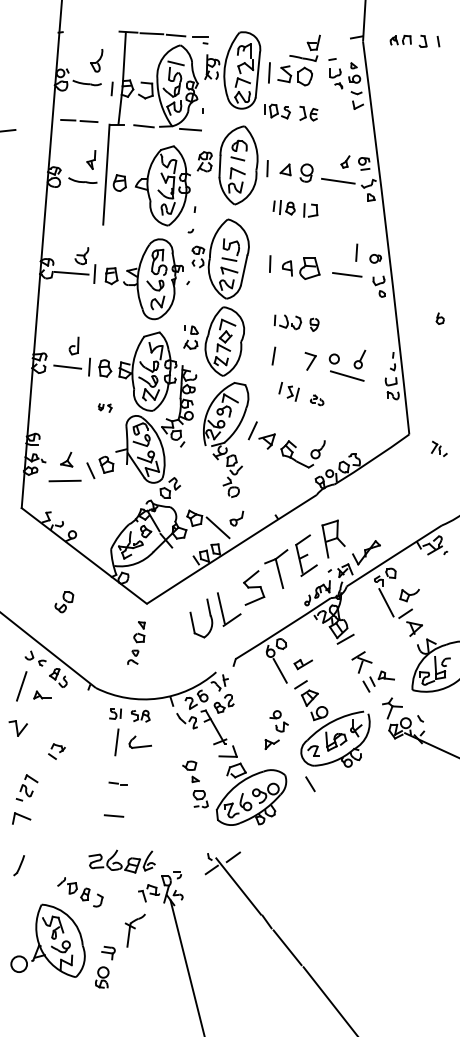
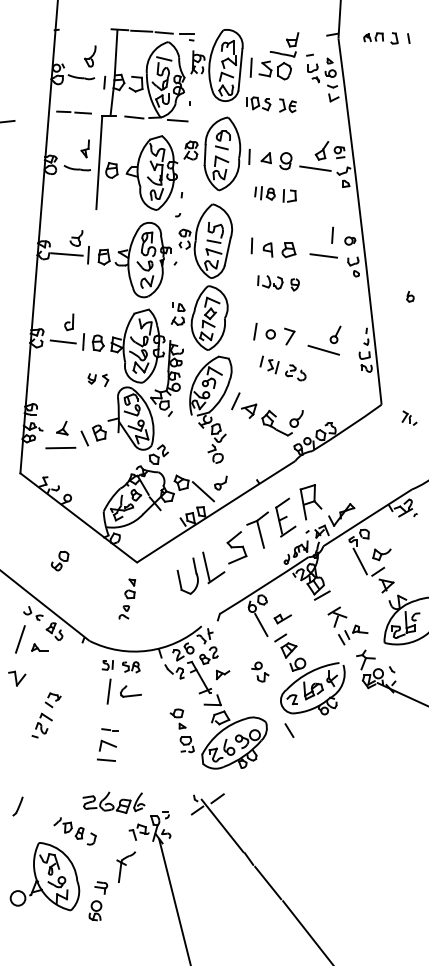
part: (345, 161) -> (322, 150), size x1.67
part: (309, 268) -> (288, 250), size x0.71
part: (296, 322) -> (278, 282), moved
circle: (333, 358) -> (269, 333), moved
part: (316, 400) -> (295, 373), size x1.67
part: (104, 407) -> (97, 379), size x1.67
part: (271, 744) -> (222, 674), moved
part: (26, 787) -> (41, 725), moved
part: (21, 818) -> (107, 745), moved

